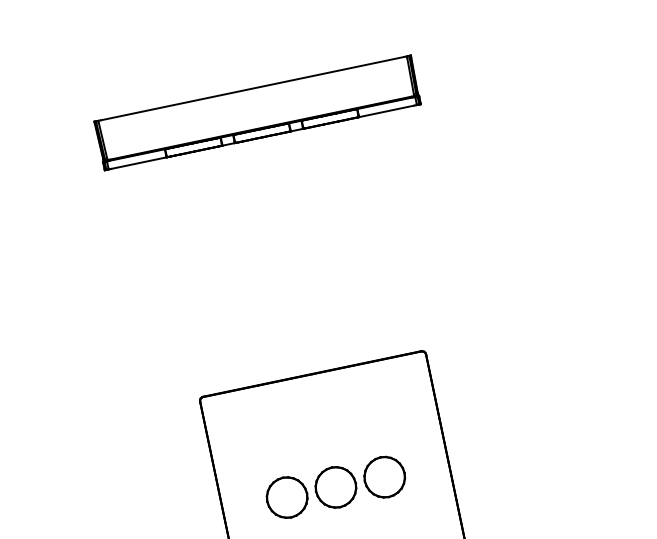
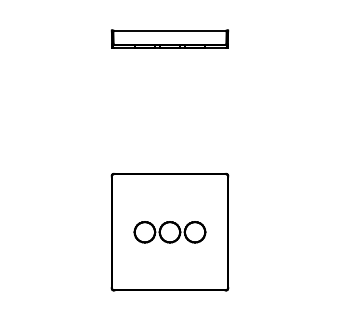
part: (256, 110) -> (169, 38), size x0.71

